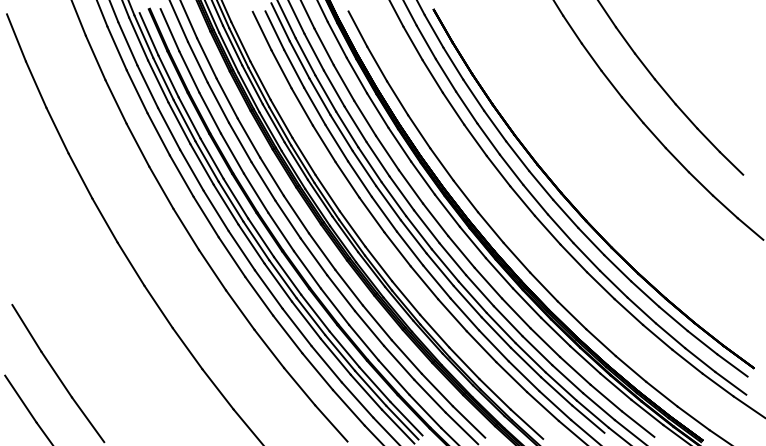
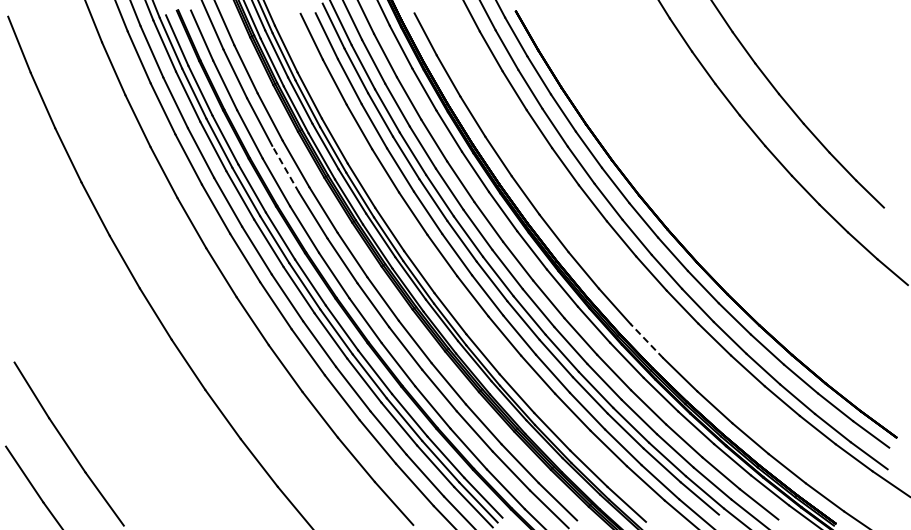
line: (240, 142) -> (285, 169), solid -> dashed
line: (543, 287) -> (646, 341), solid -> dashed

